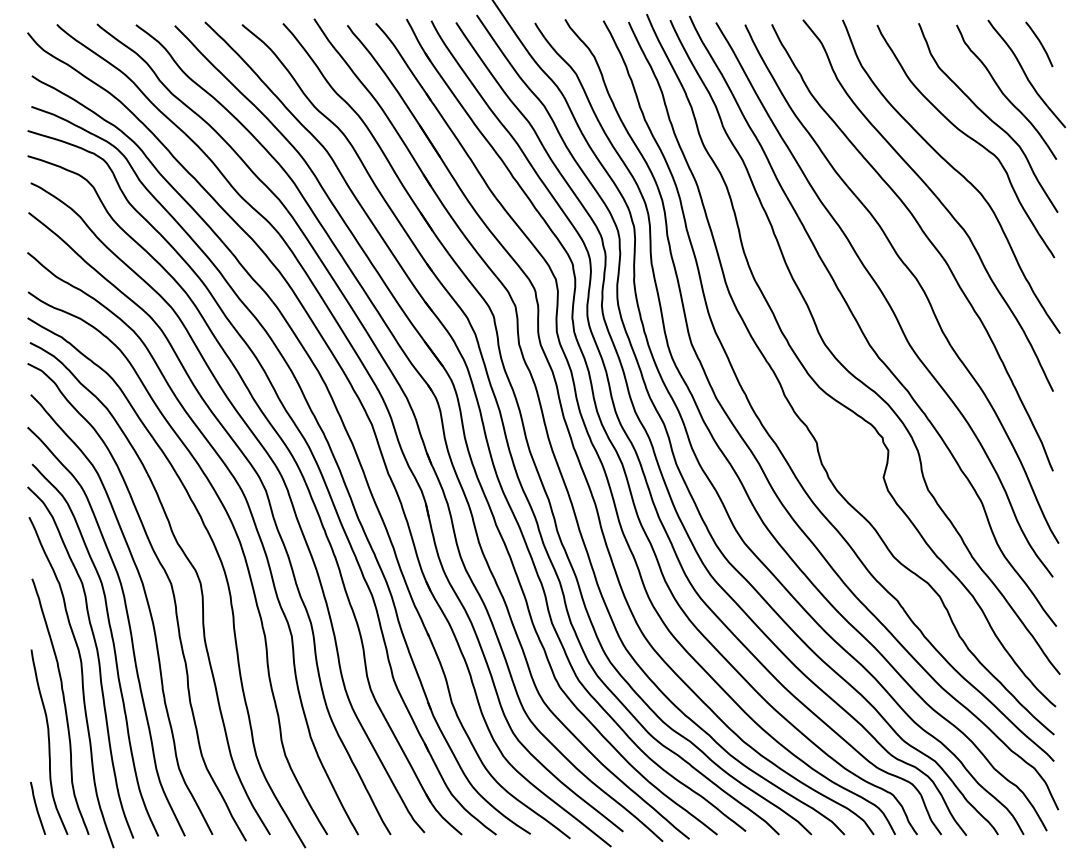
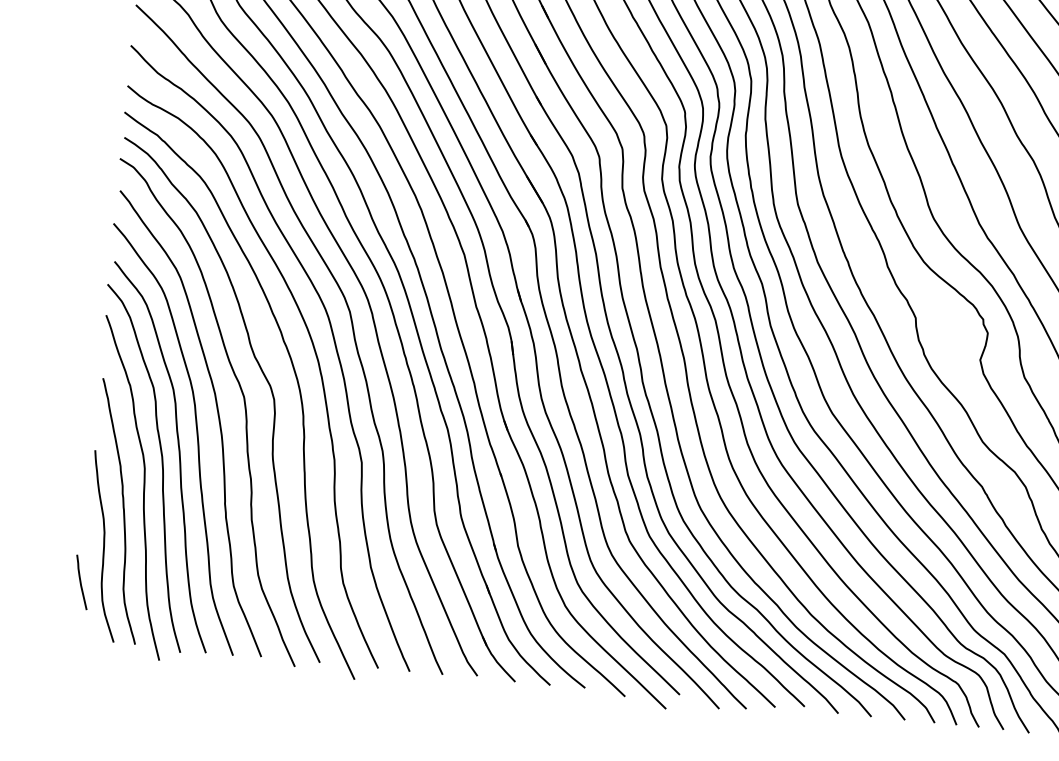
curve: (37, 807) -> (81, 581), moved

